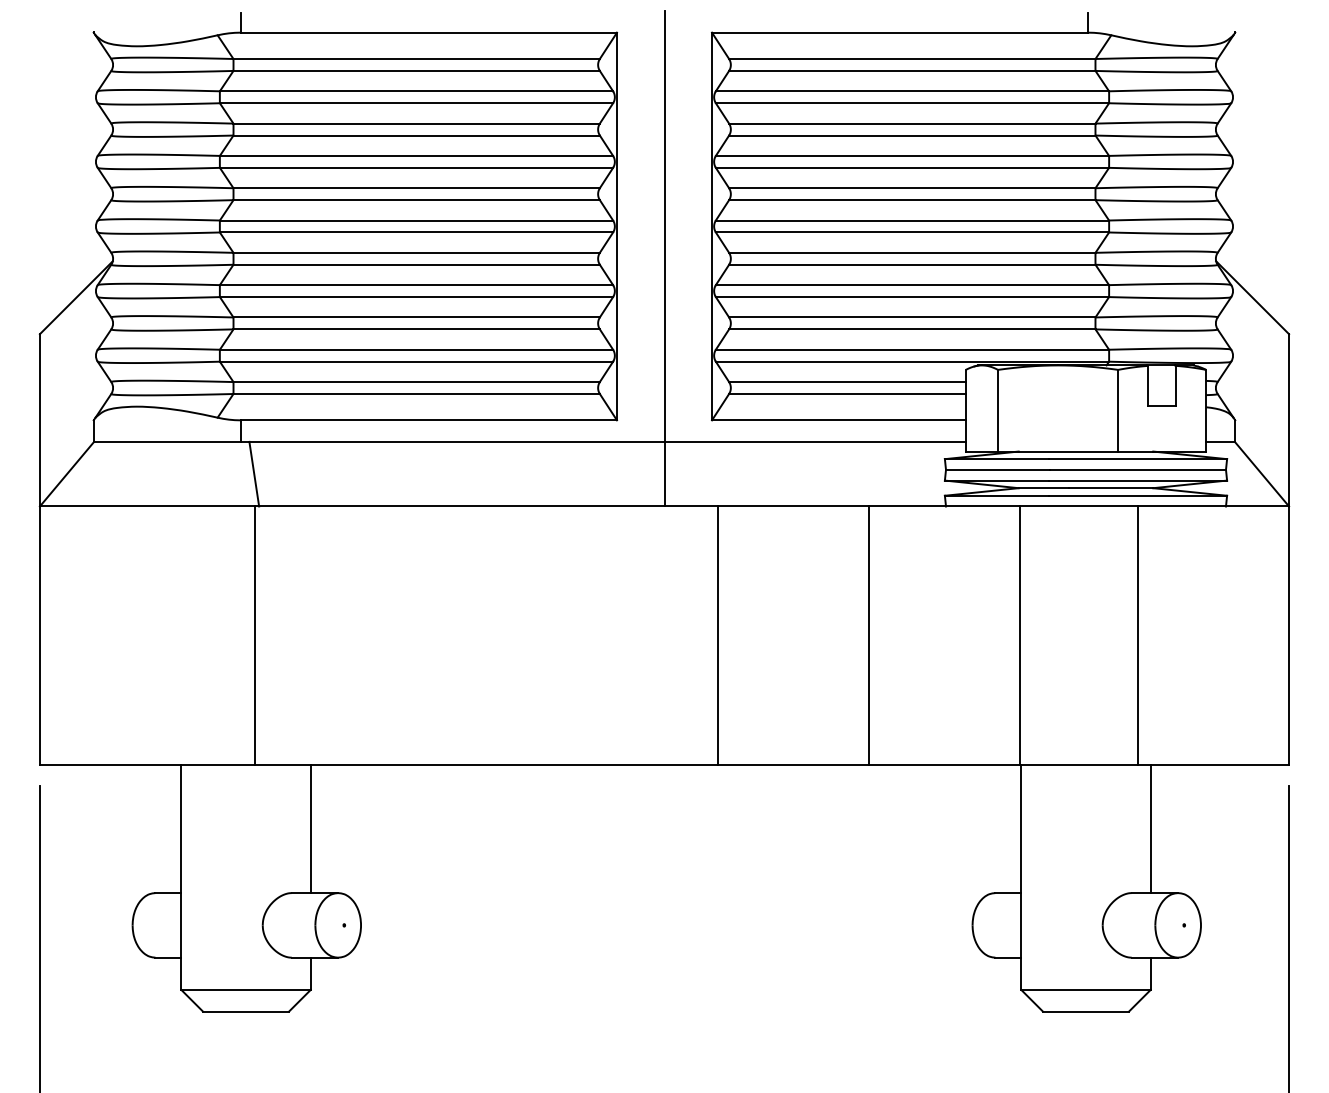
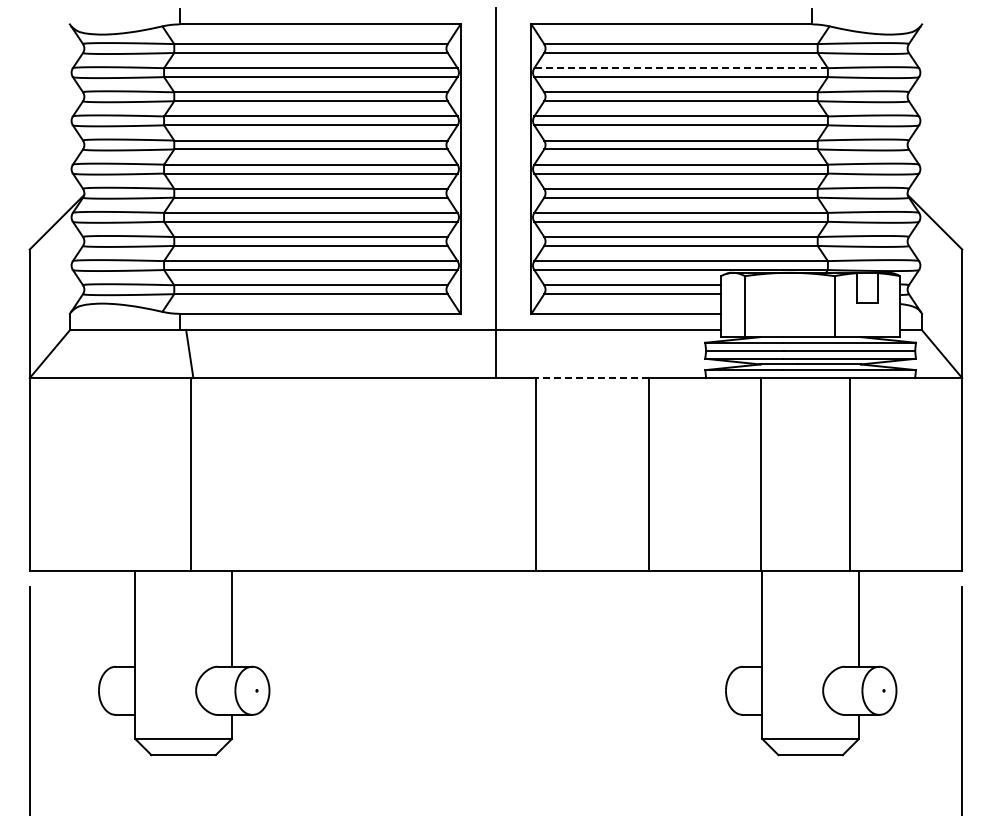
line: (912, 91) -> (681, 68), solid -> dashed
line: (792, 506) -> (591, 378), solid -> dashed

